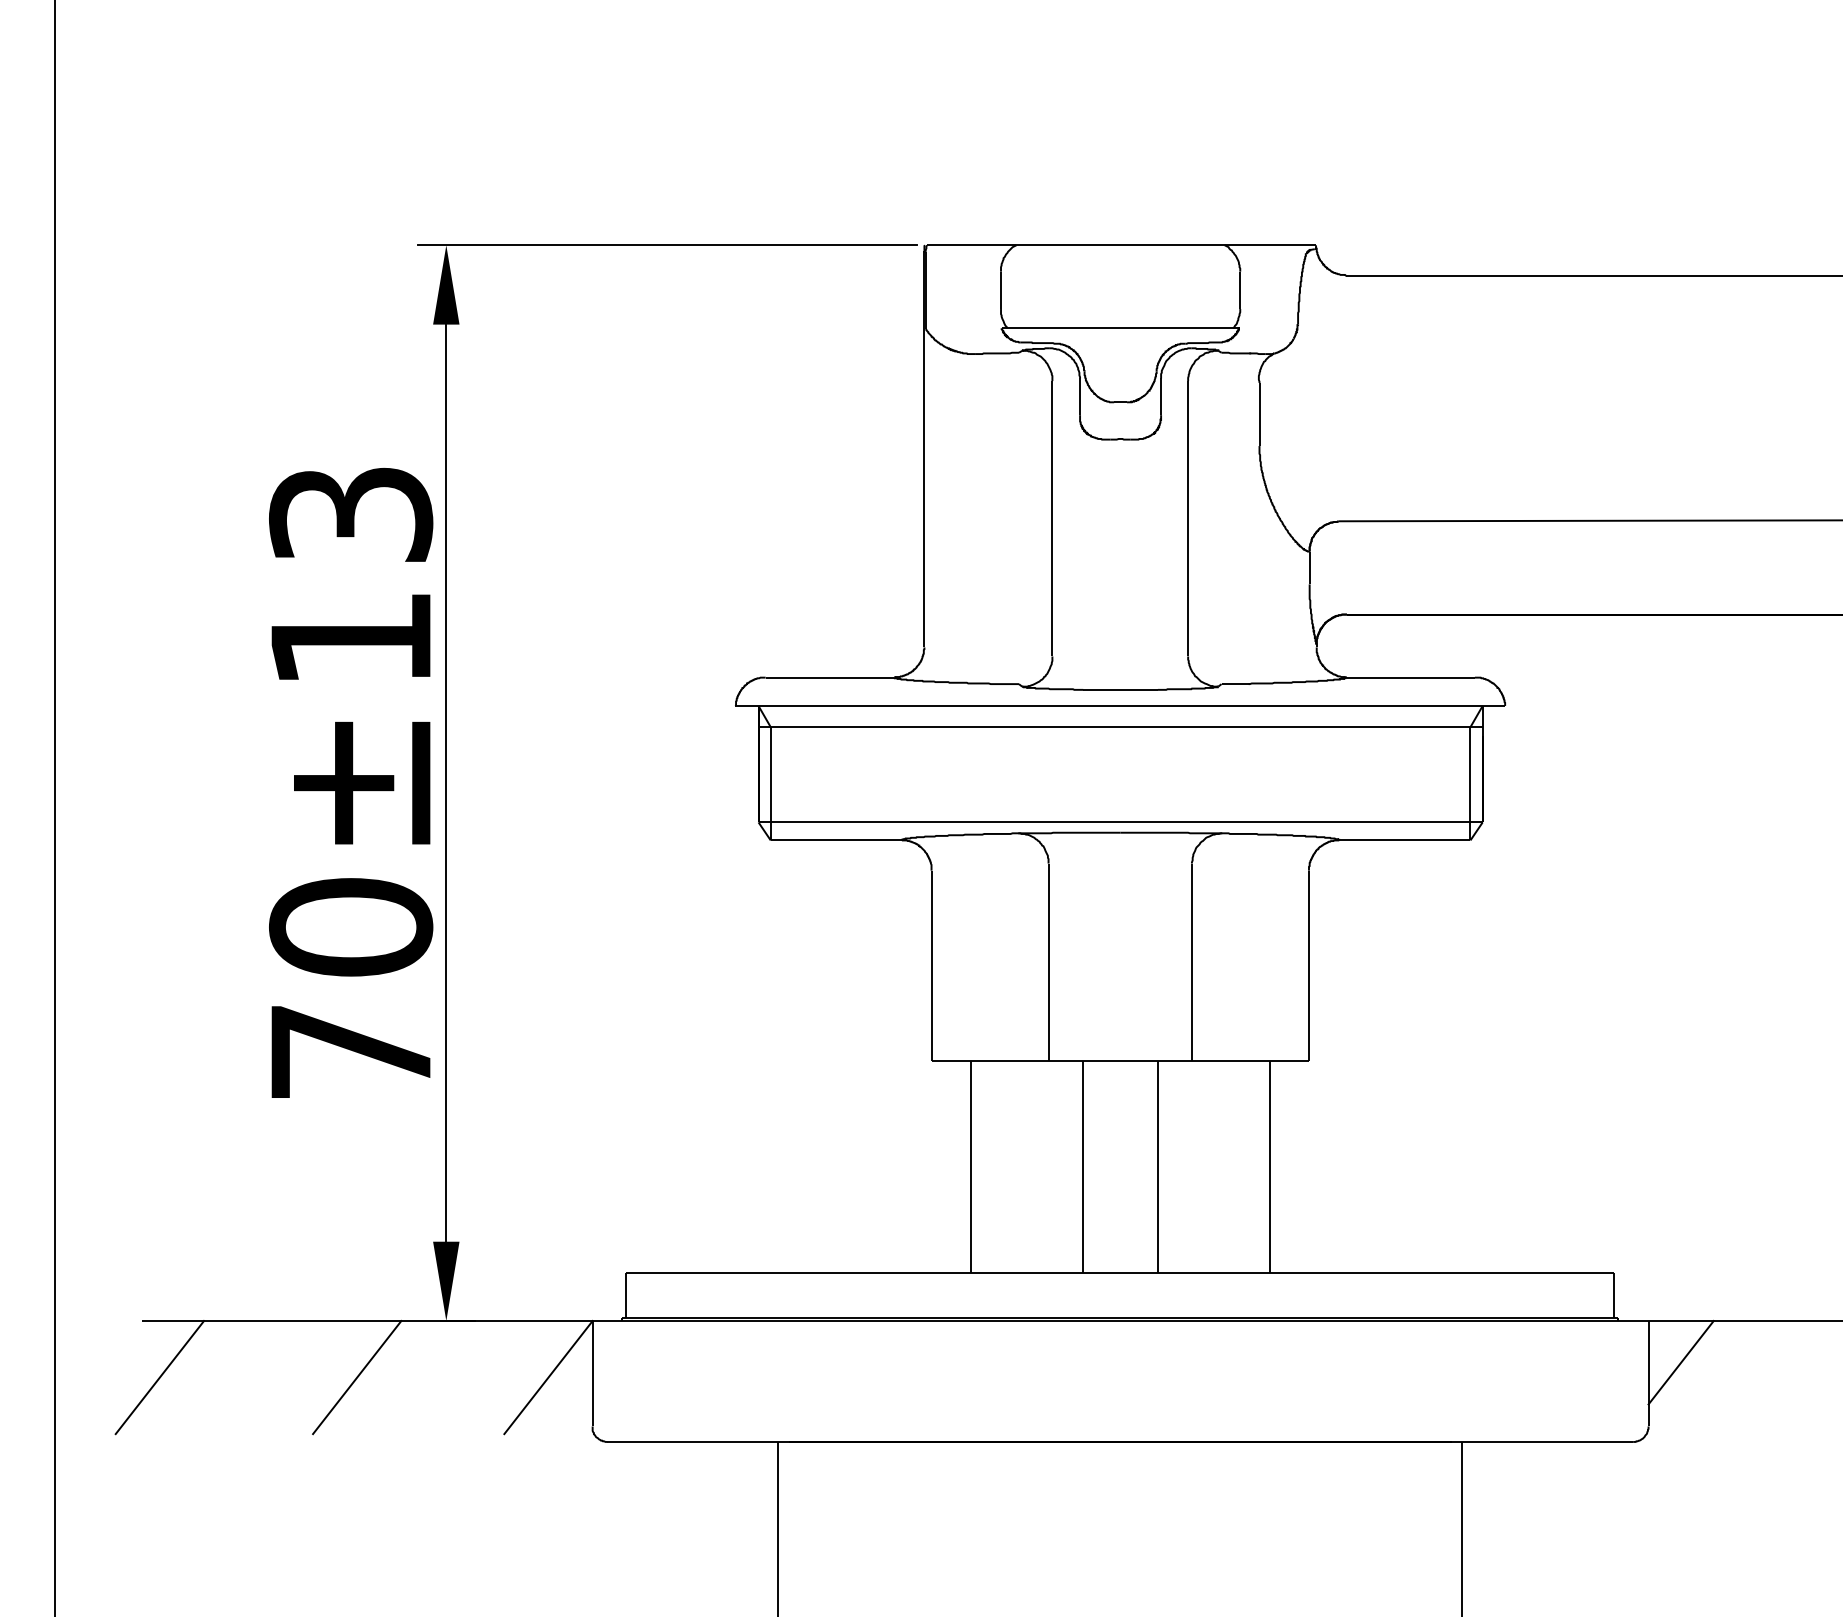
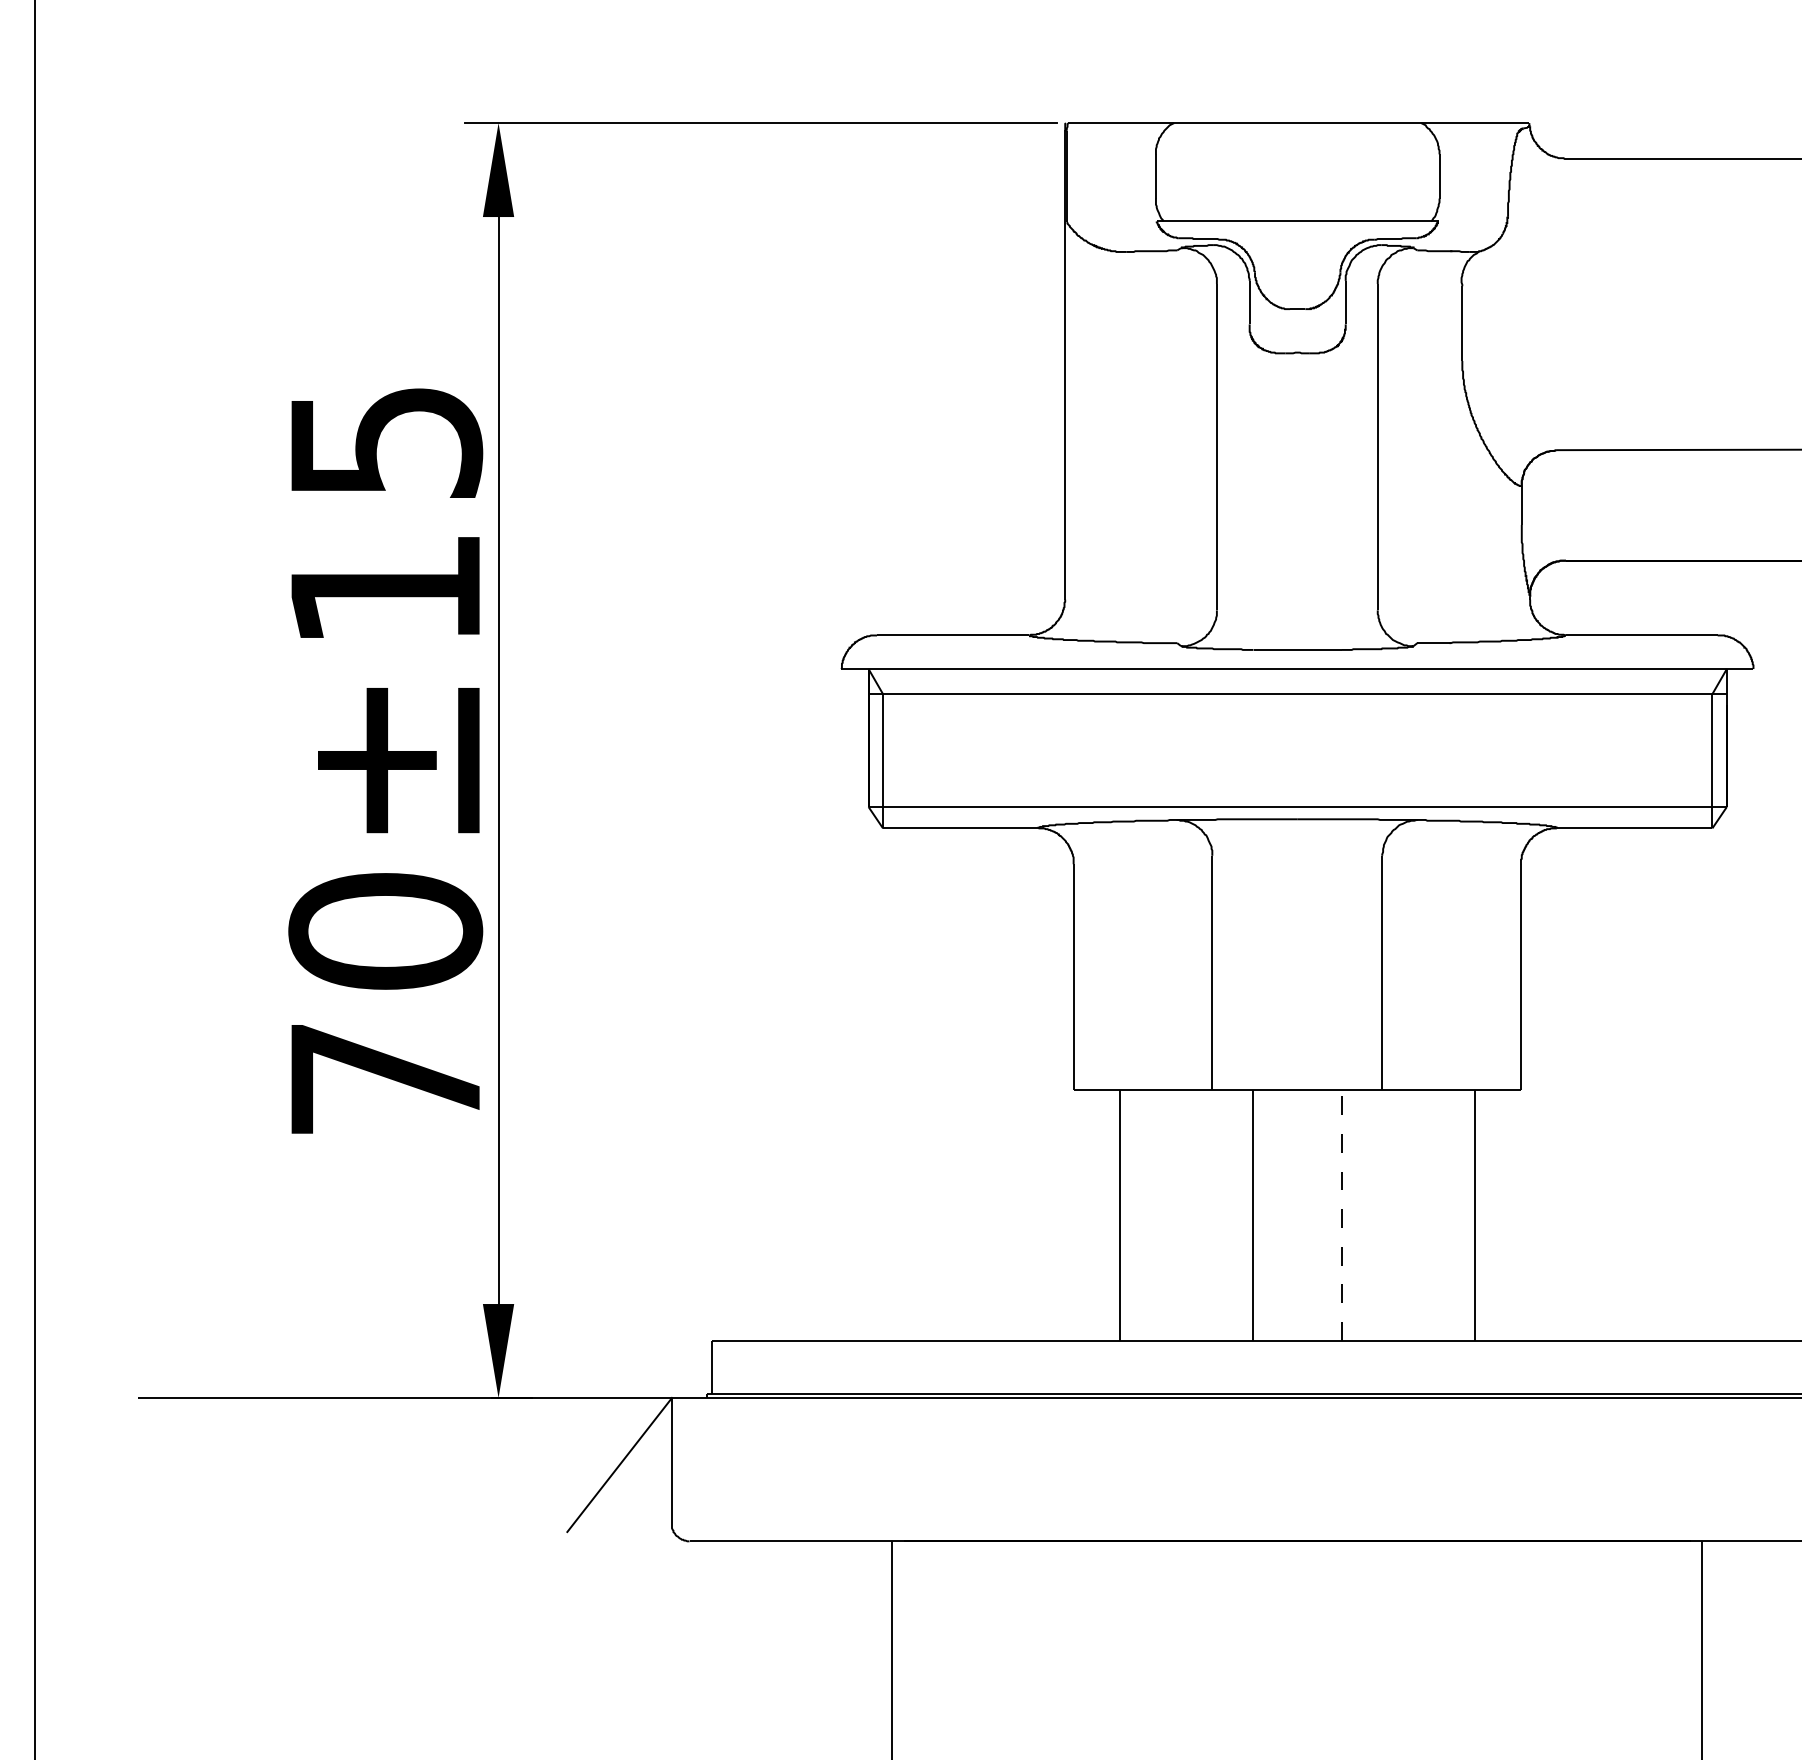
text: (350, 514) -> (384, 442), 70±13 -> 70±15
line: (1157, 1166) -> (1341, 1214), solid -> dashed
line: (159, 1377) -> (158, 1464), removed
line: (357, 1377) -> (393, 1464), removed

